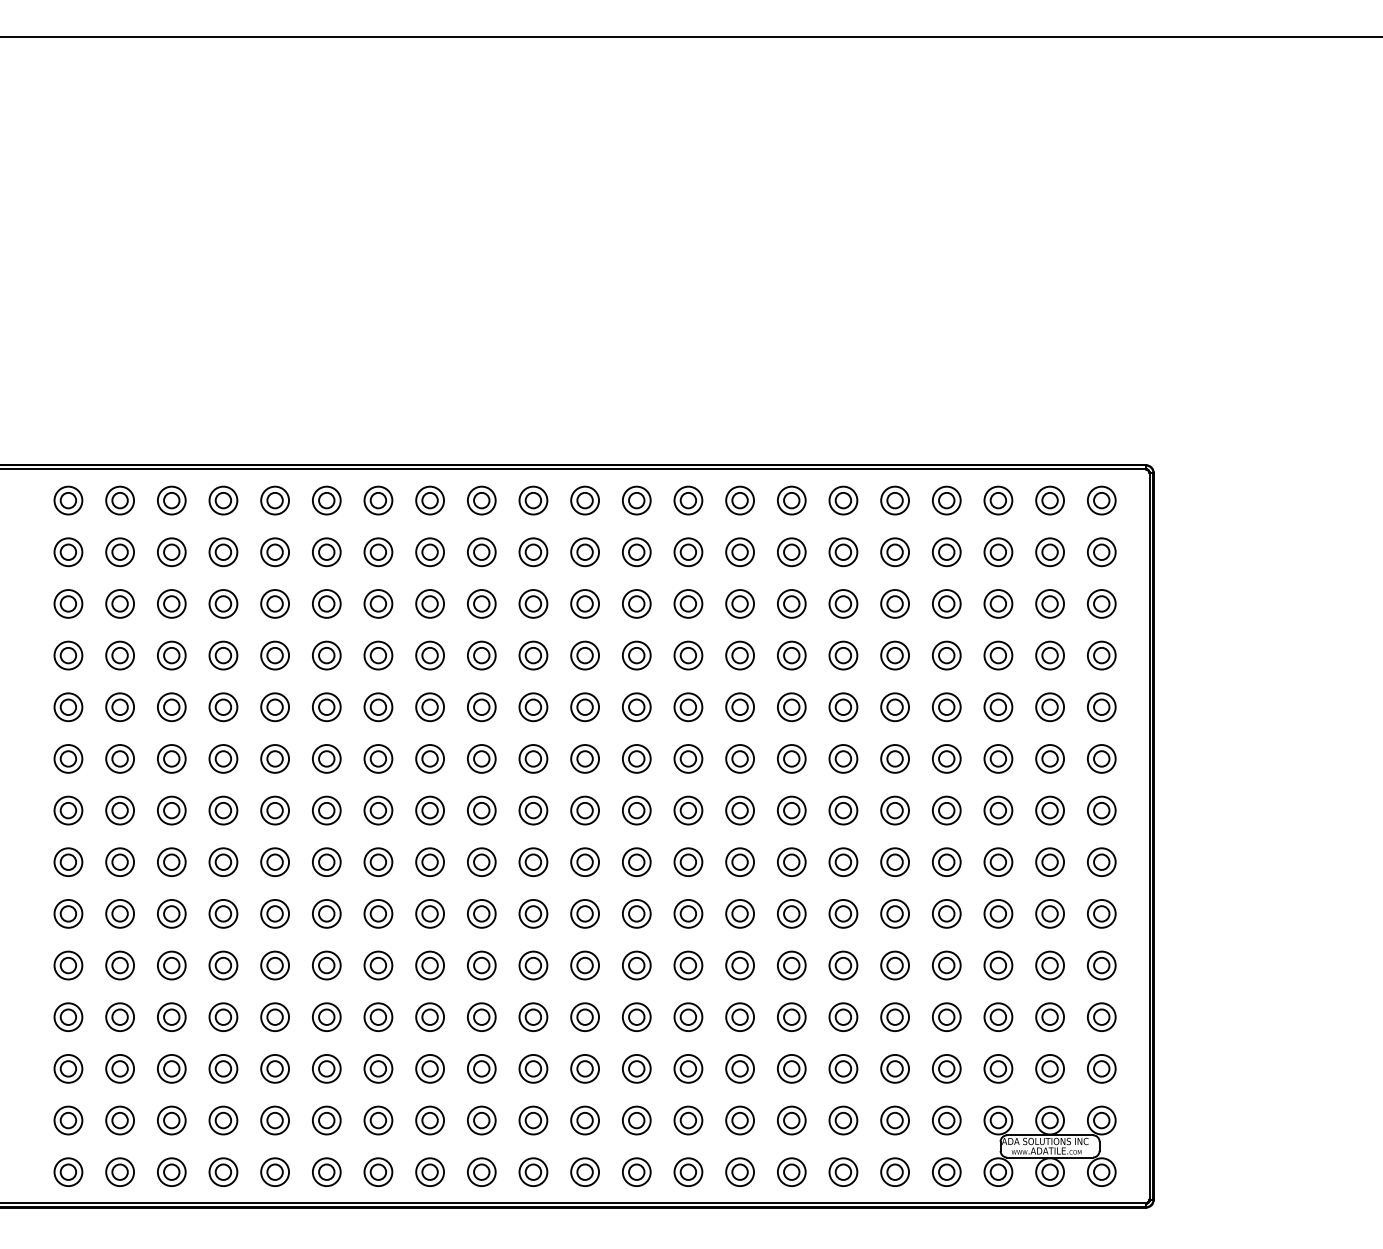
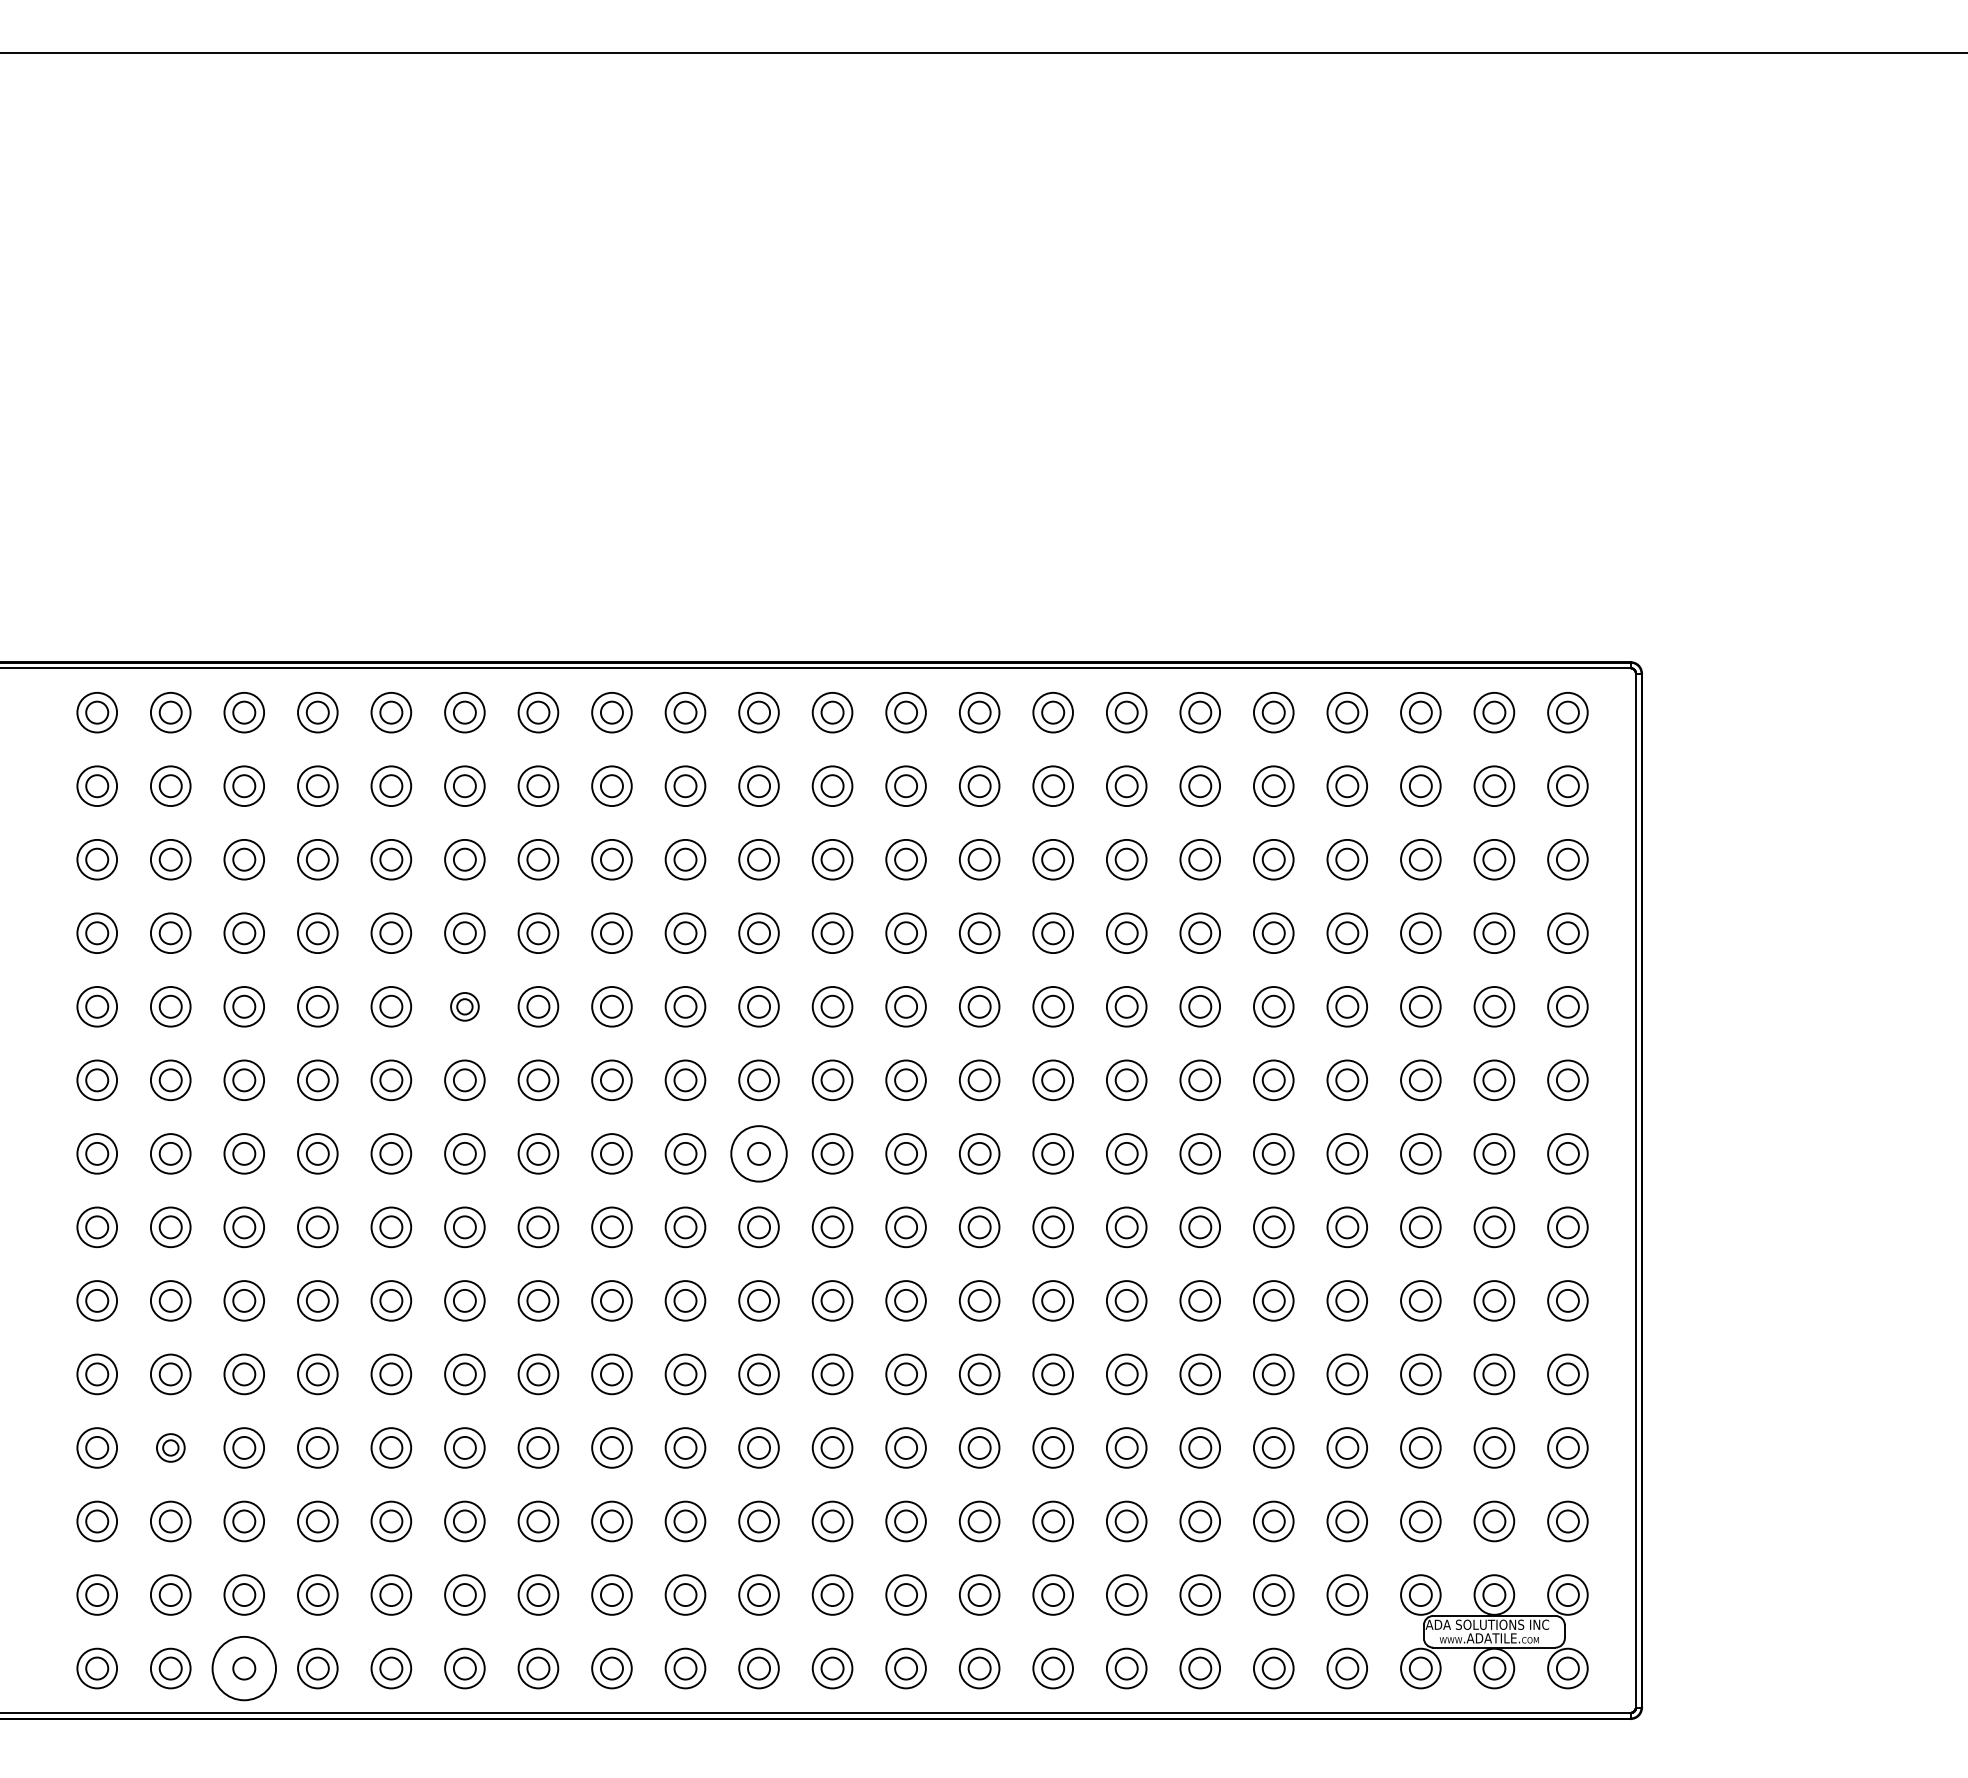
part: (326, 707) -> (464, 1006), size x0.7
circle: (533, 810) -> (758, 1153), size x1.4
part: (119, 1016) -> (170, 1447), size x0.7
circle: (171, 1172) -> (244, 1668), size x1.6

